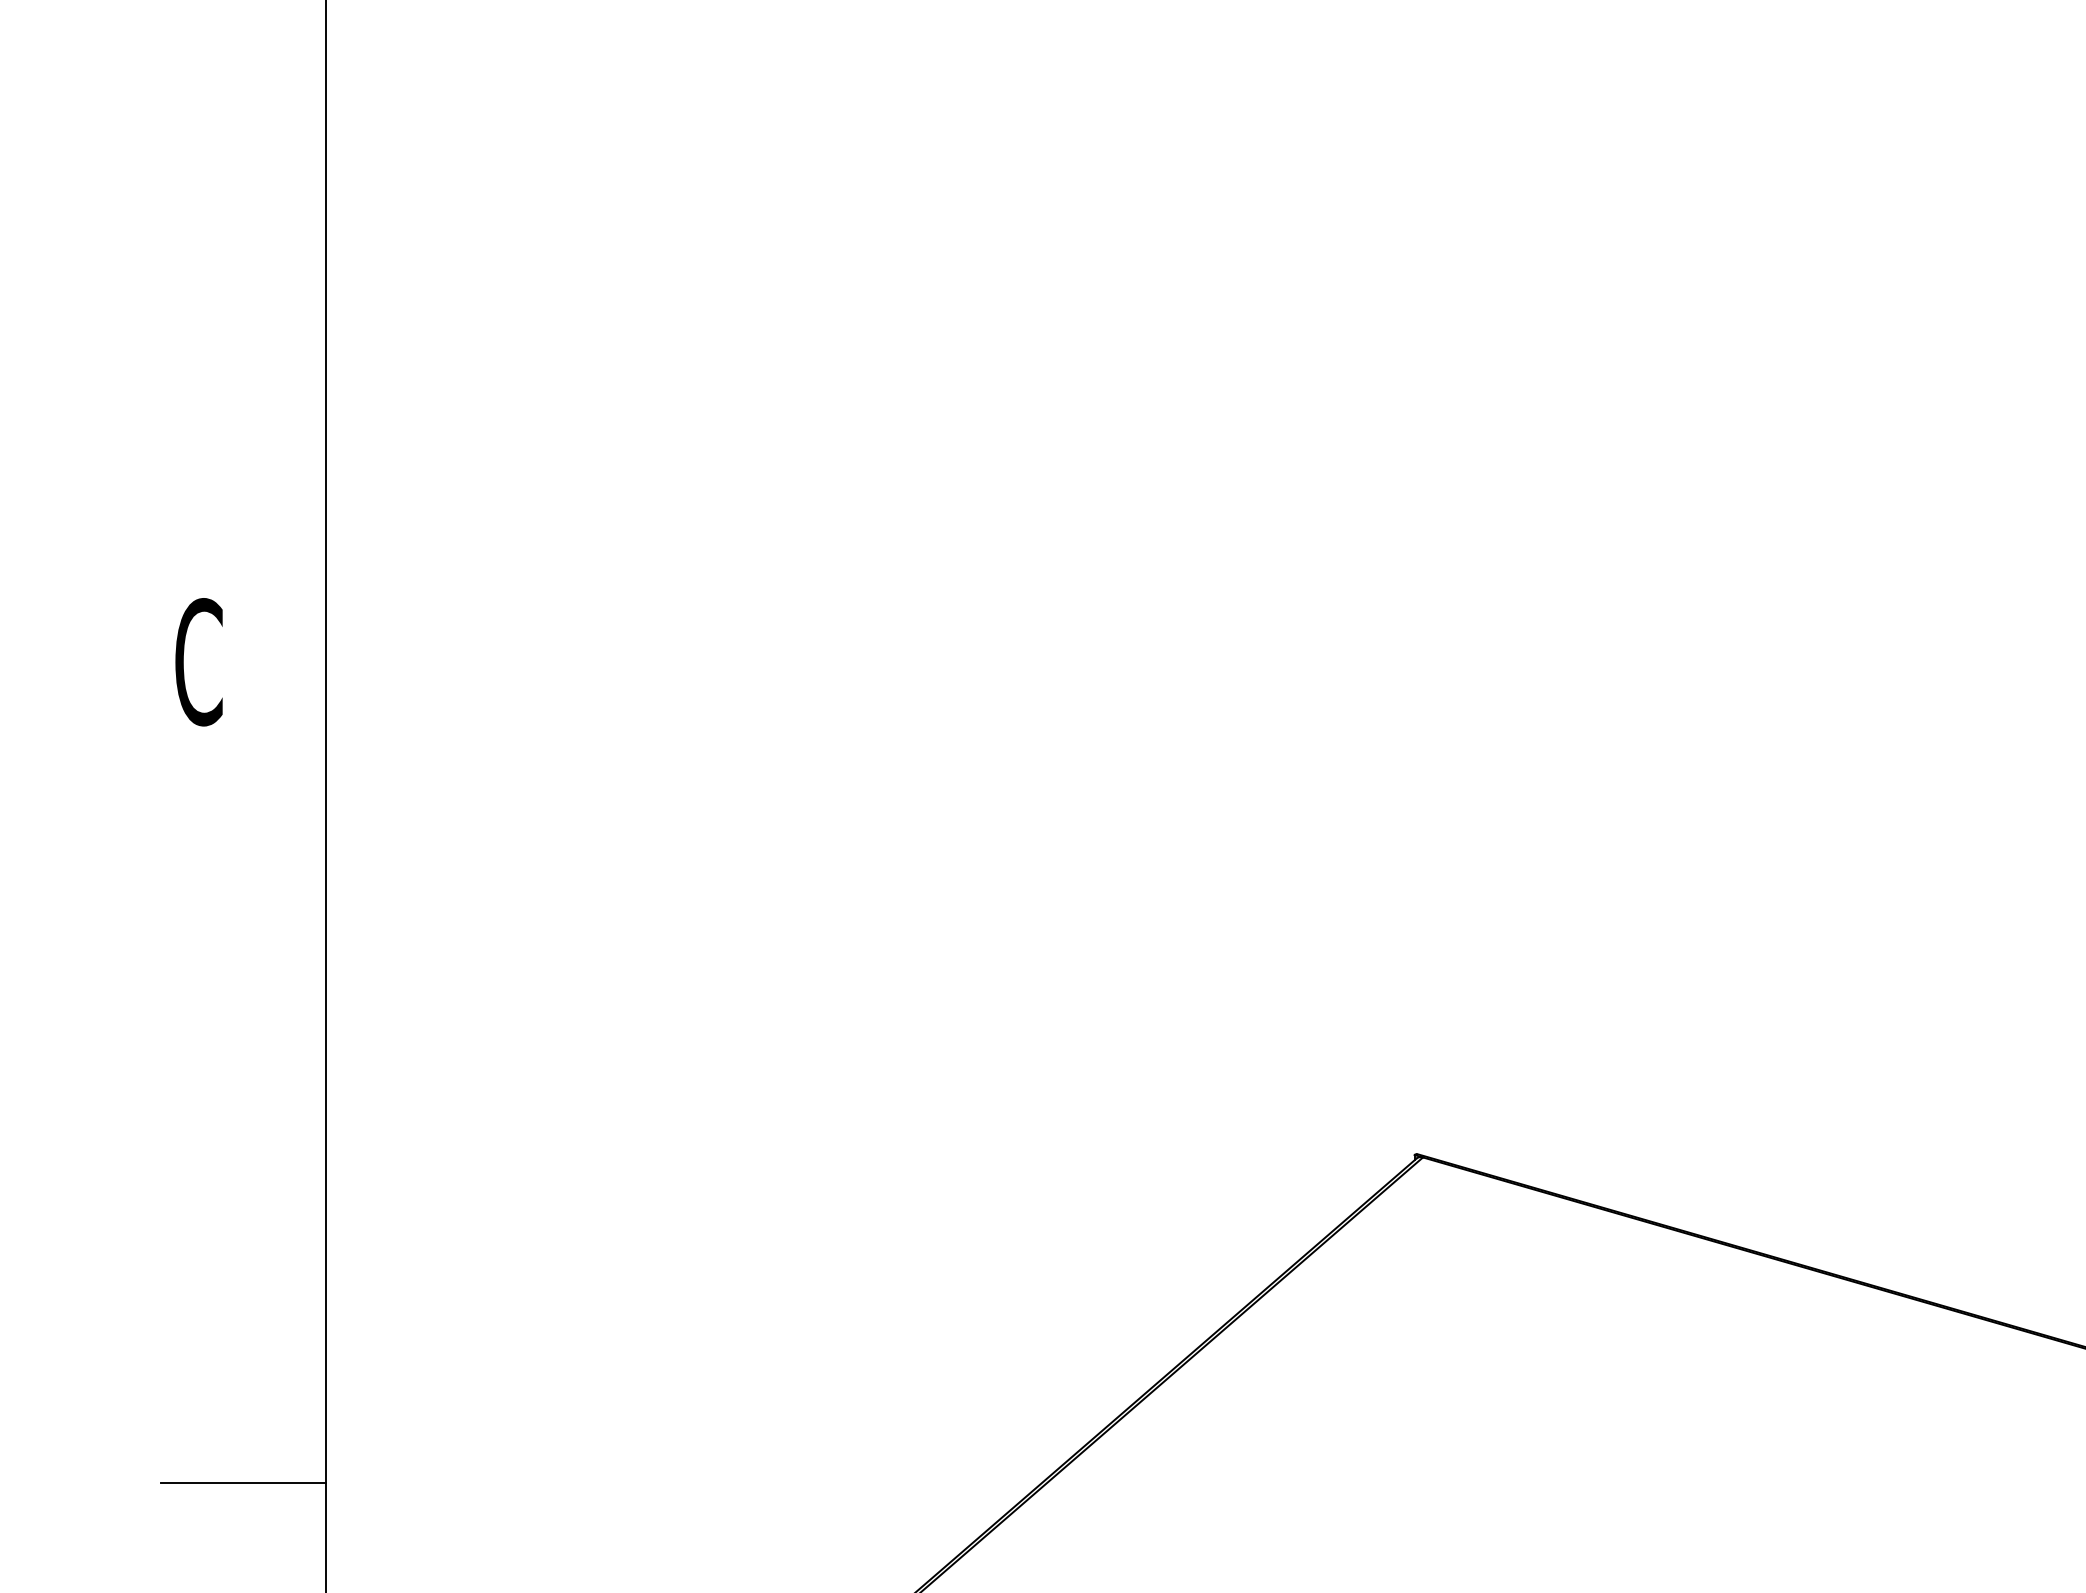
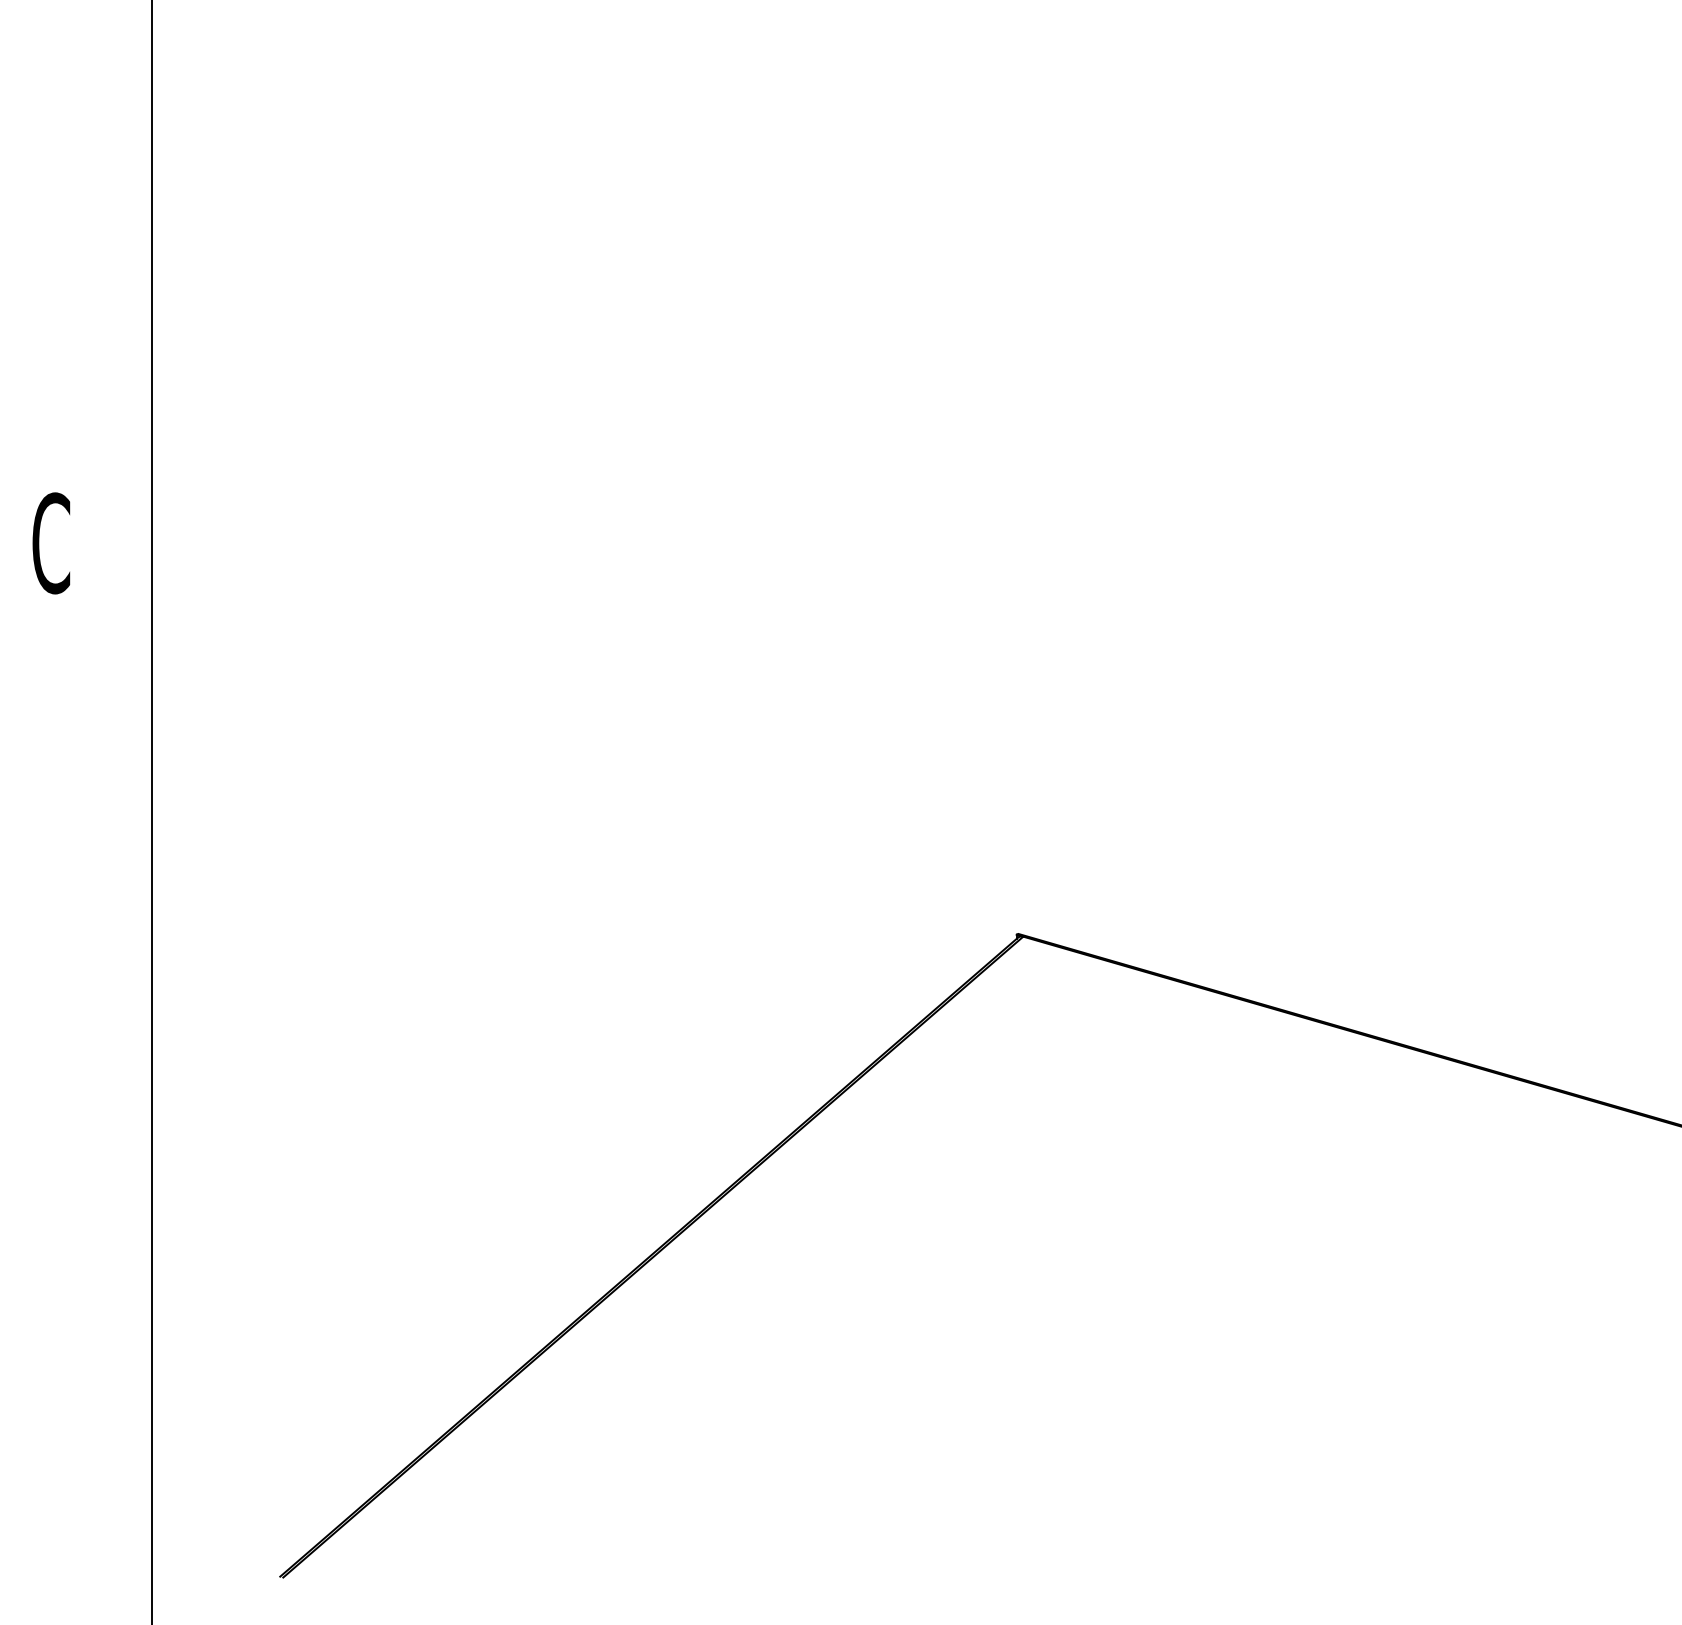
line: (243, 1482) -> (86, 1194), removed

